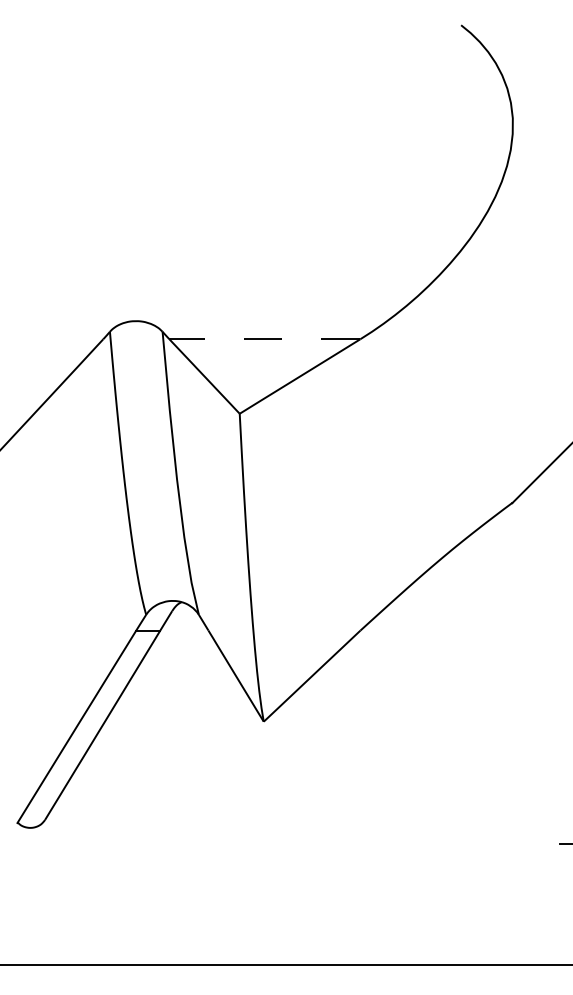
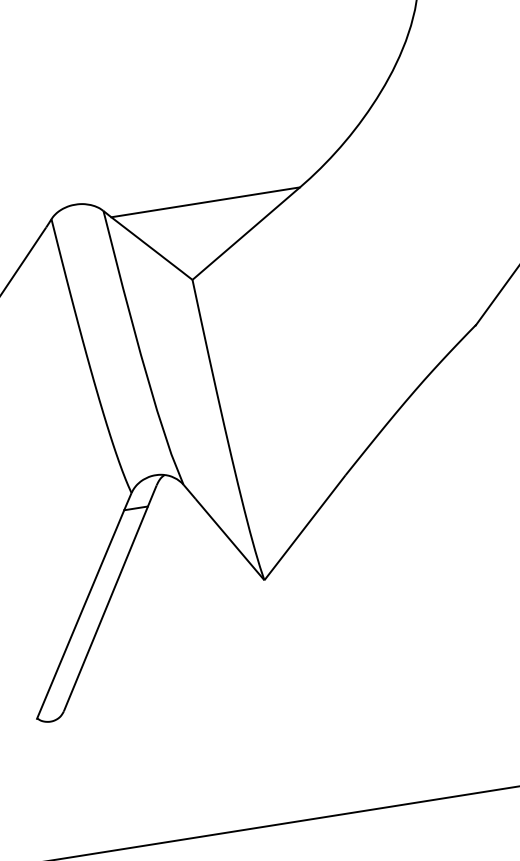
line: (264, 339) -> (205, 202), dashed -> solid

